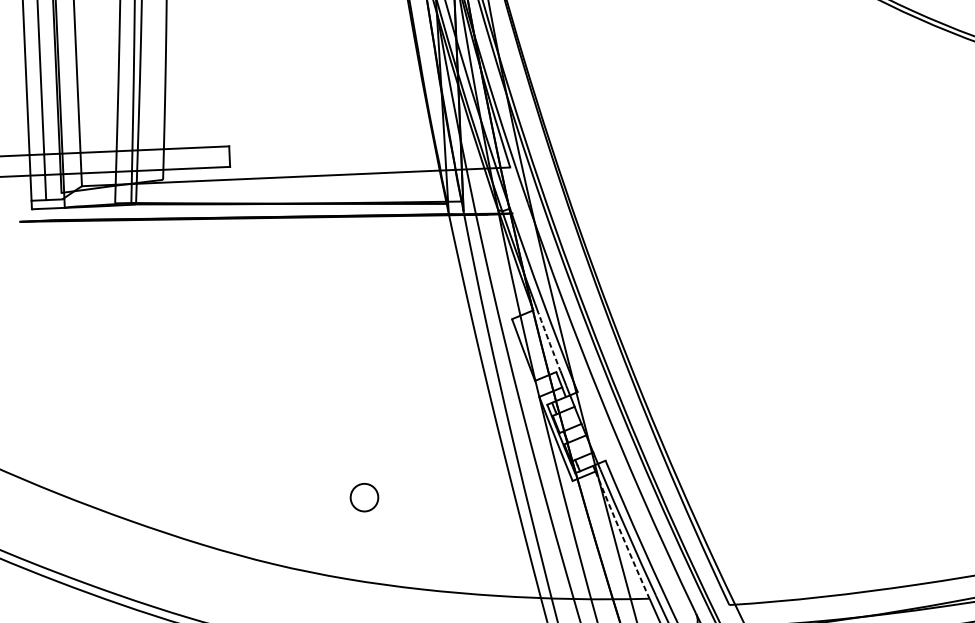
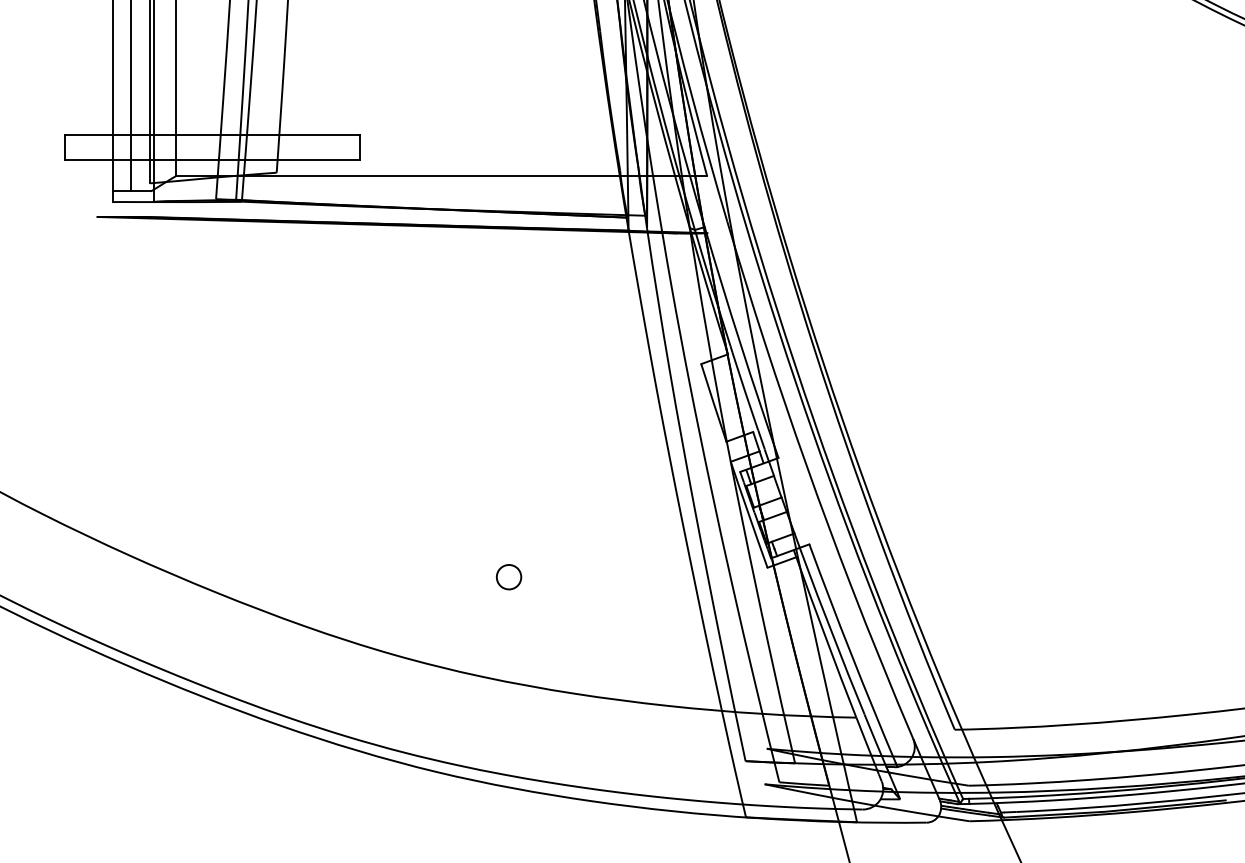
arc: (548, 339) -> (745, 391), dashed -> solid
circle: (365, 497) -> (509, 577), size x0.71
arc: (621, 535) -> (825, 637), dashed -> solid

